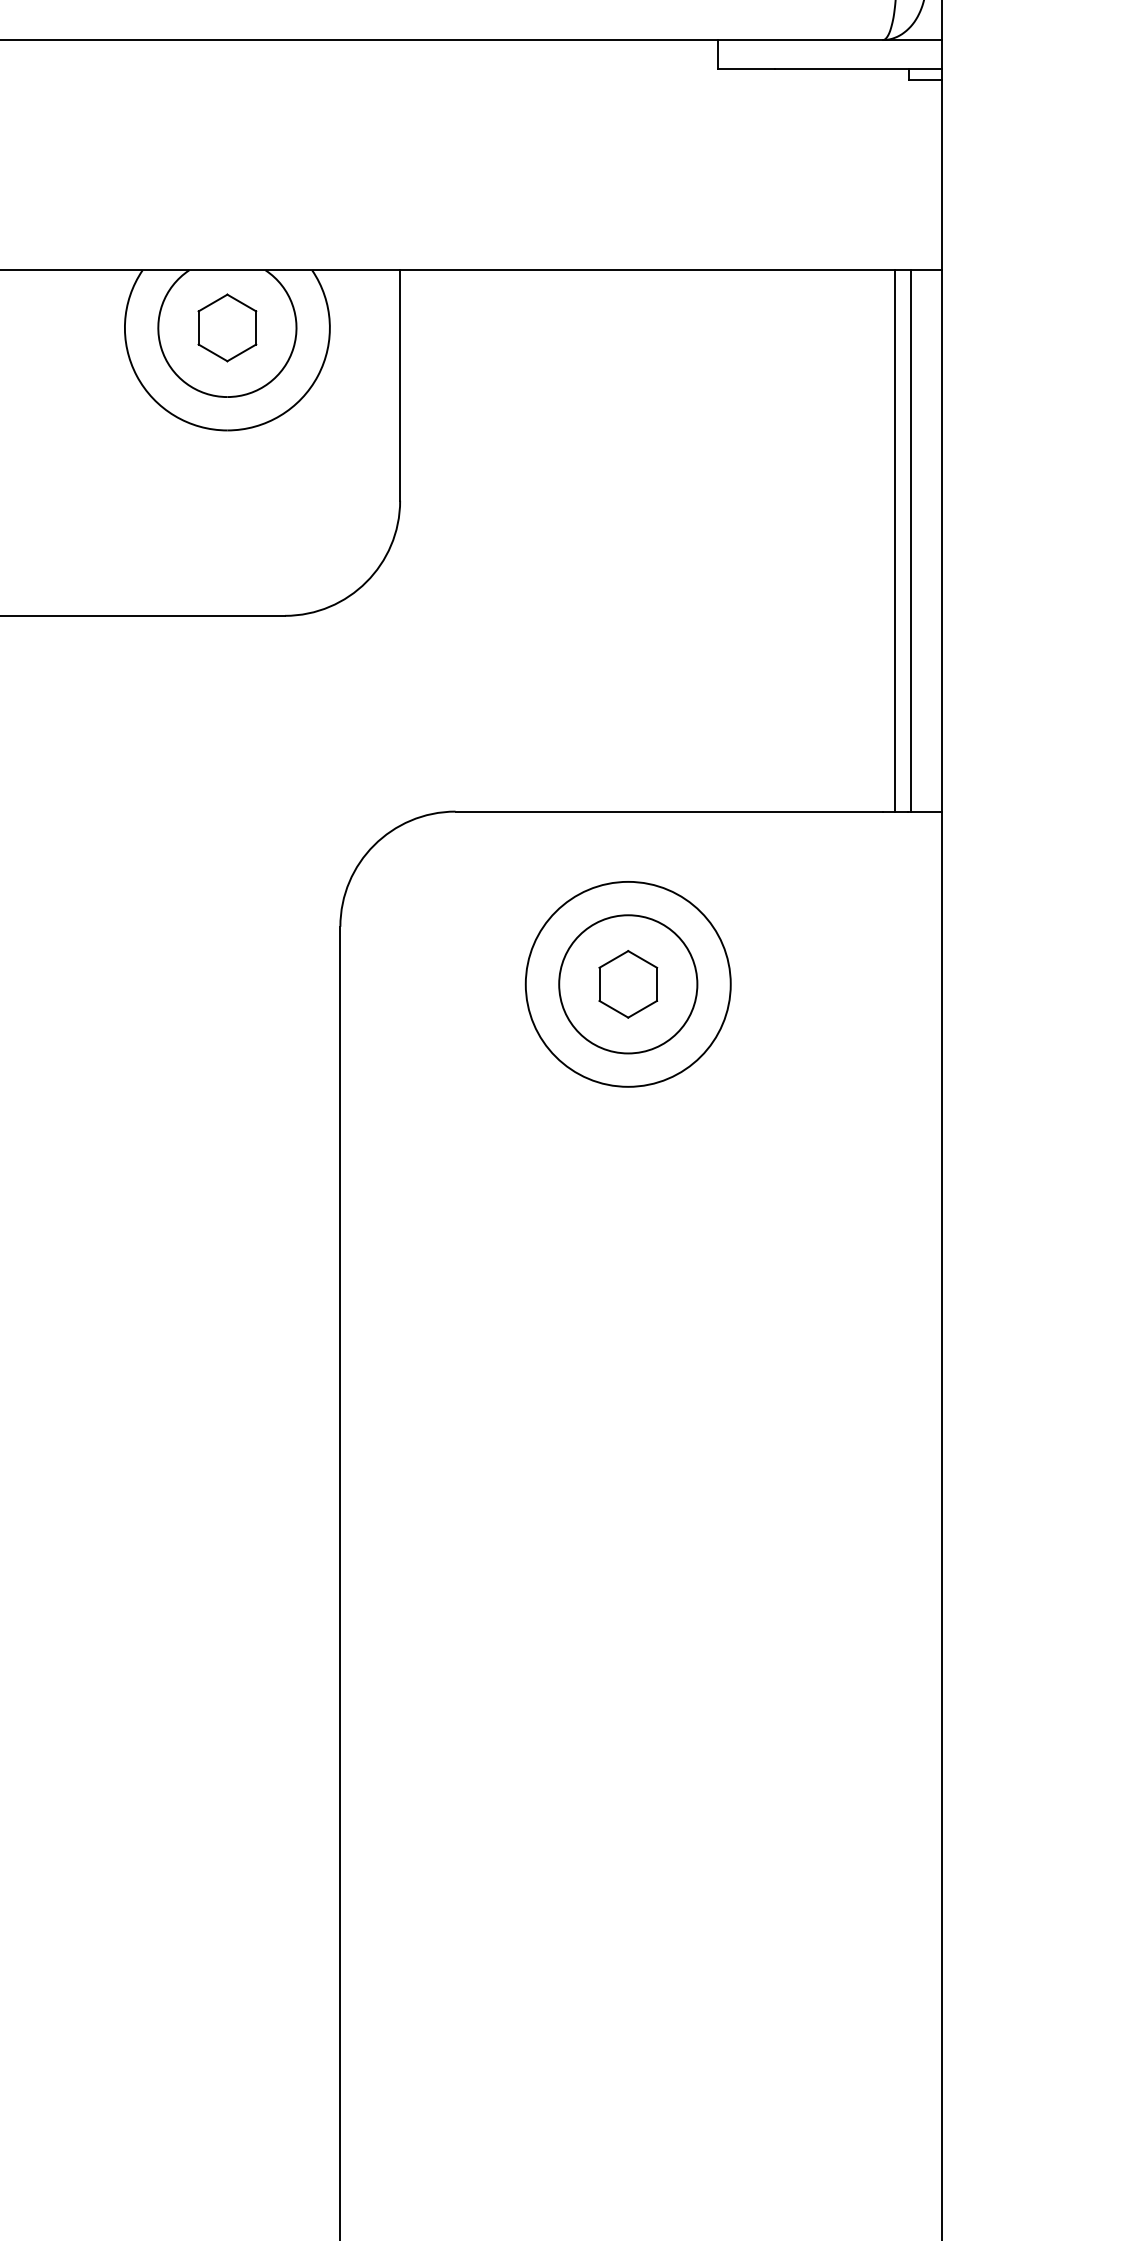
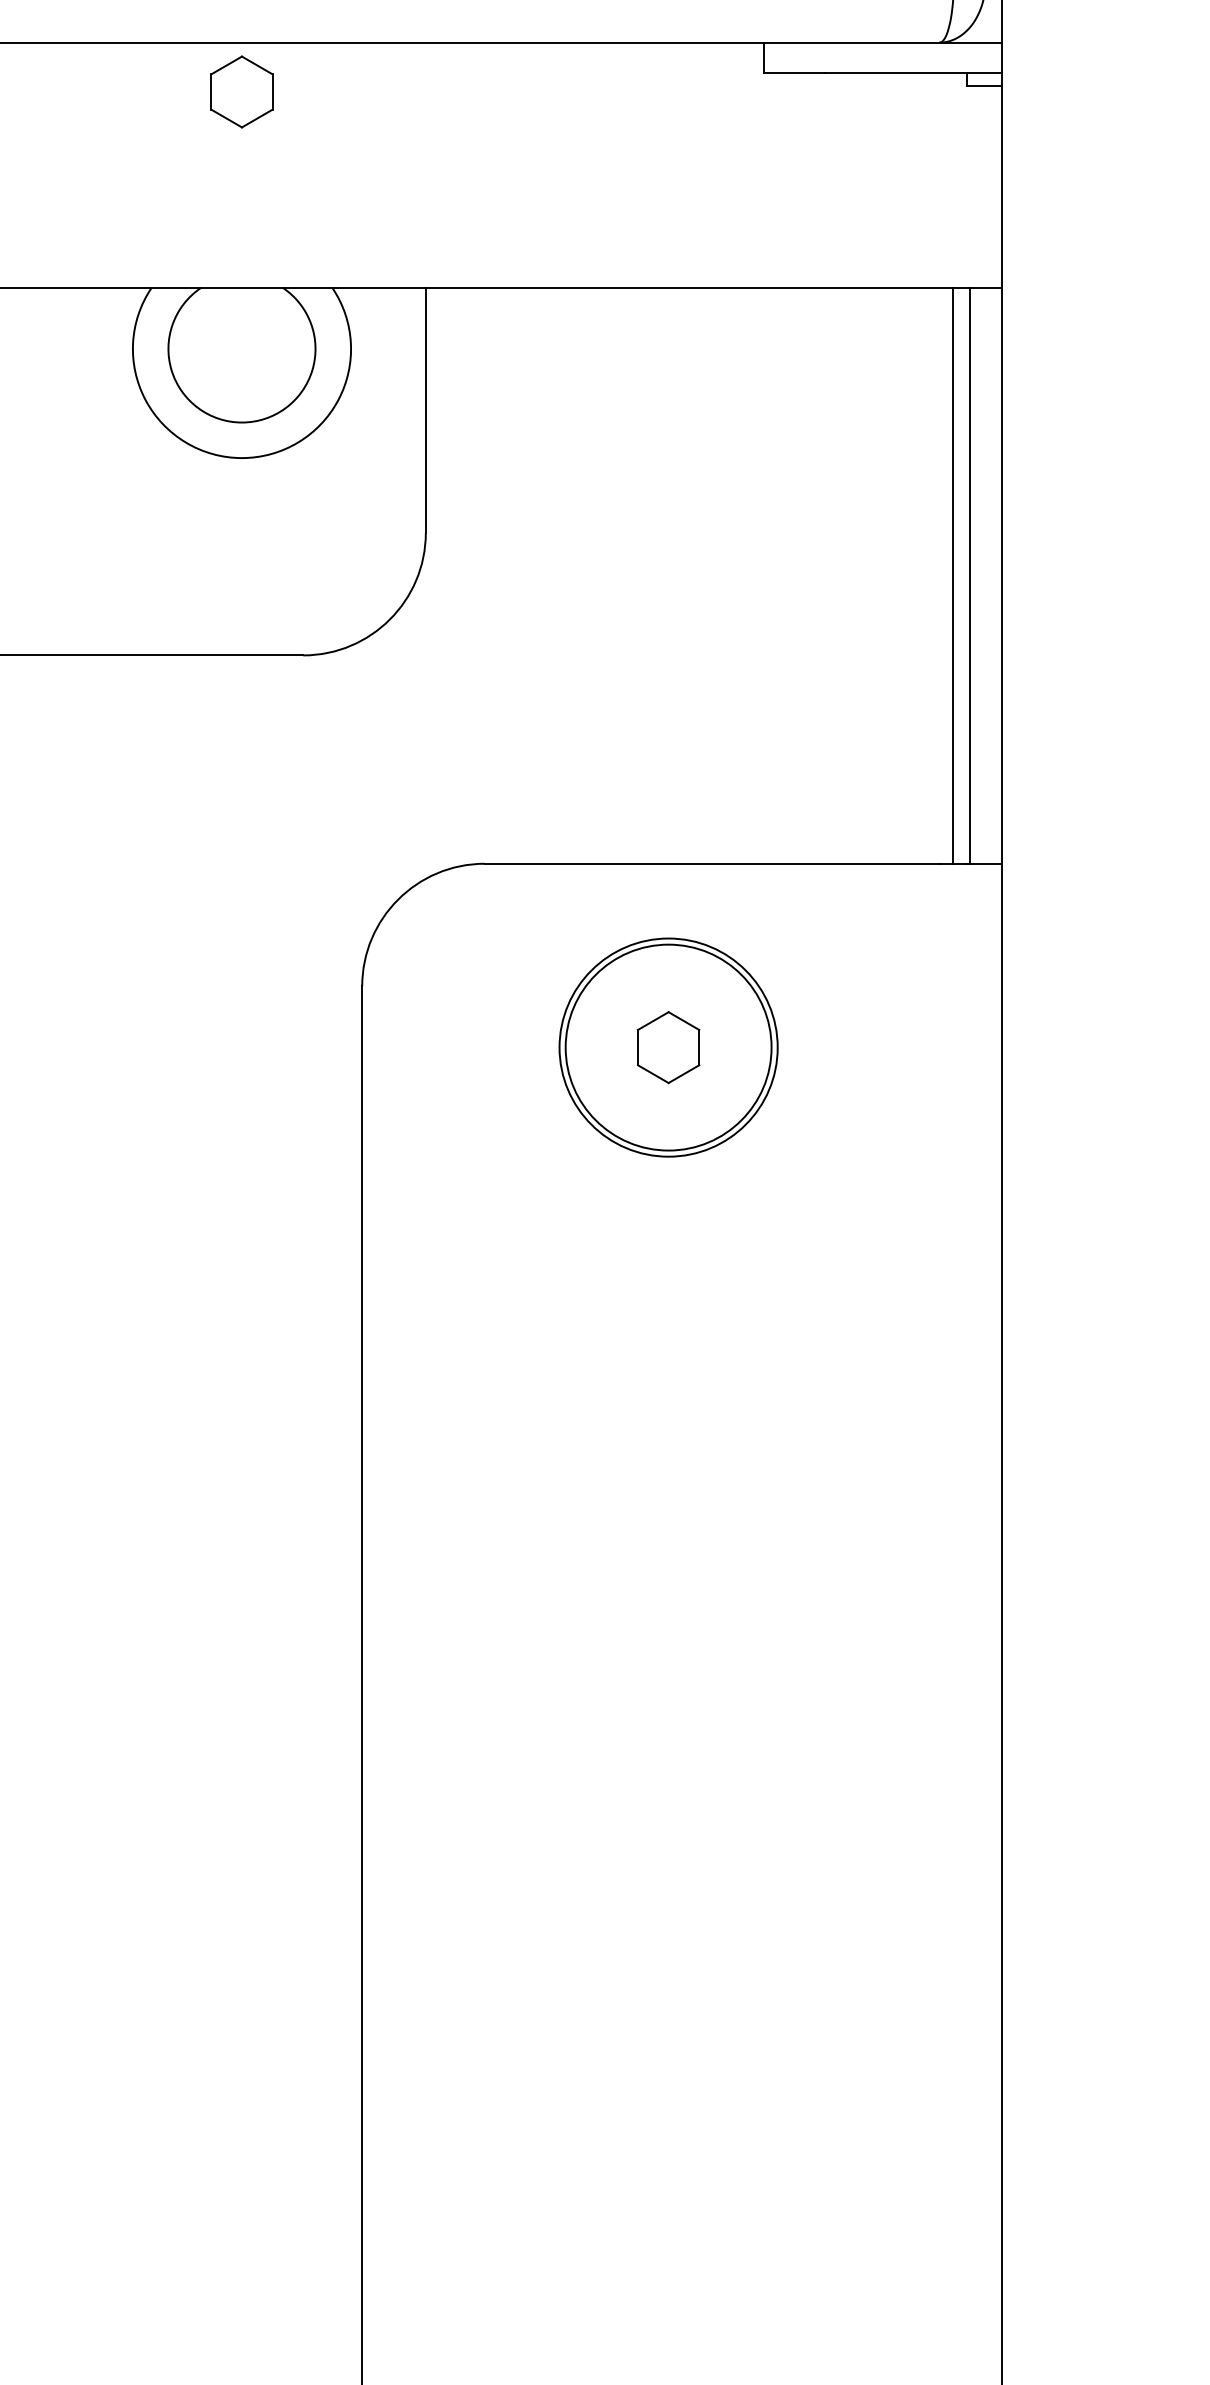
part: (226, 327) -> (241, 91), moved
circle: (628, 984) -> (668, 1047), size x1.4

